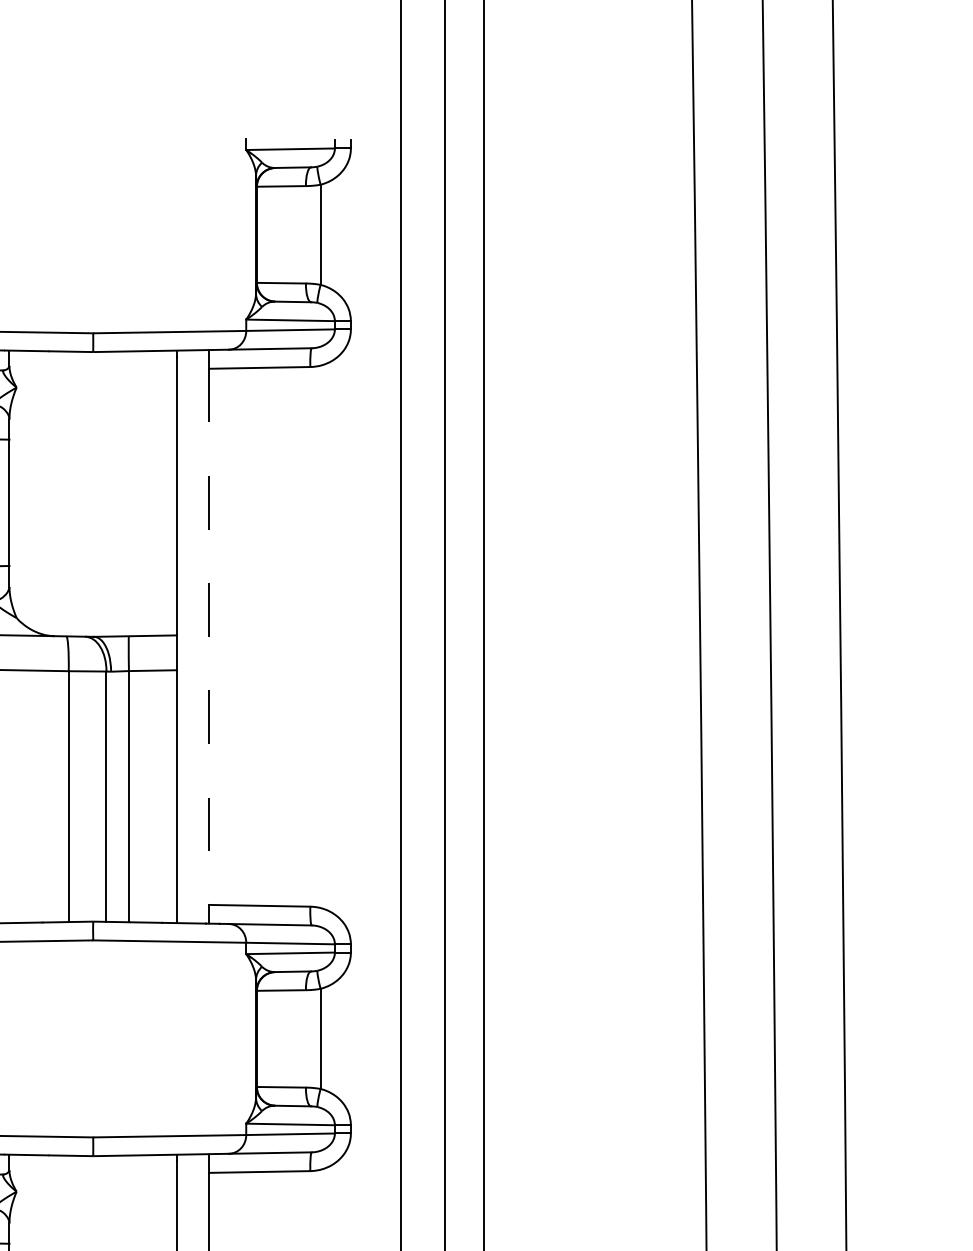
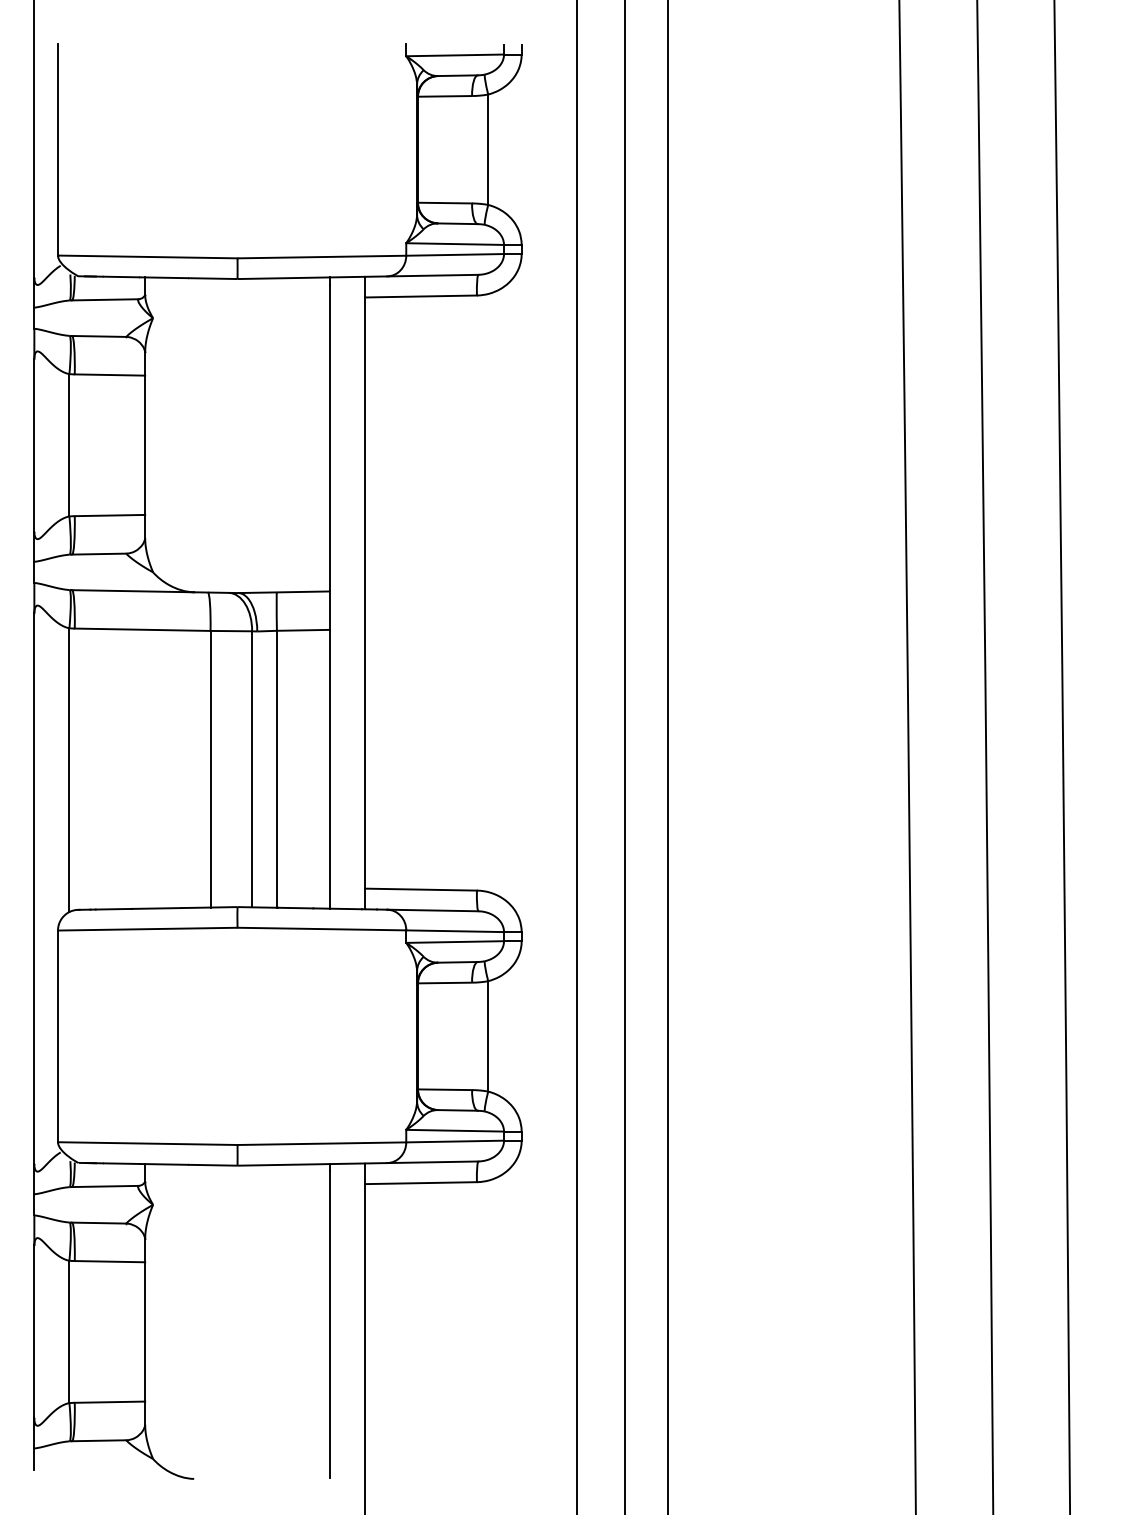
line: (209, 637) -> (365, 593), dashed -> solid

